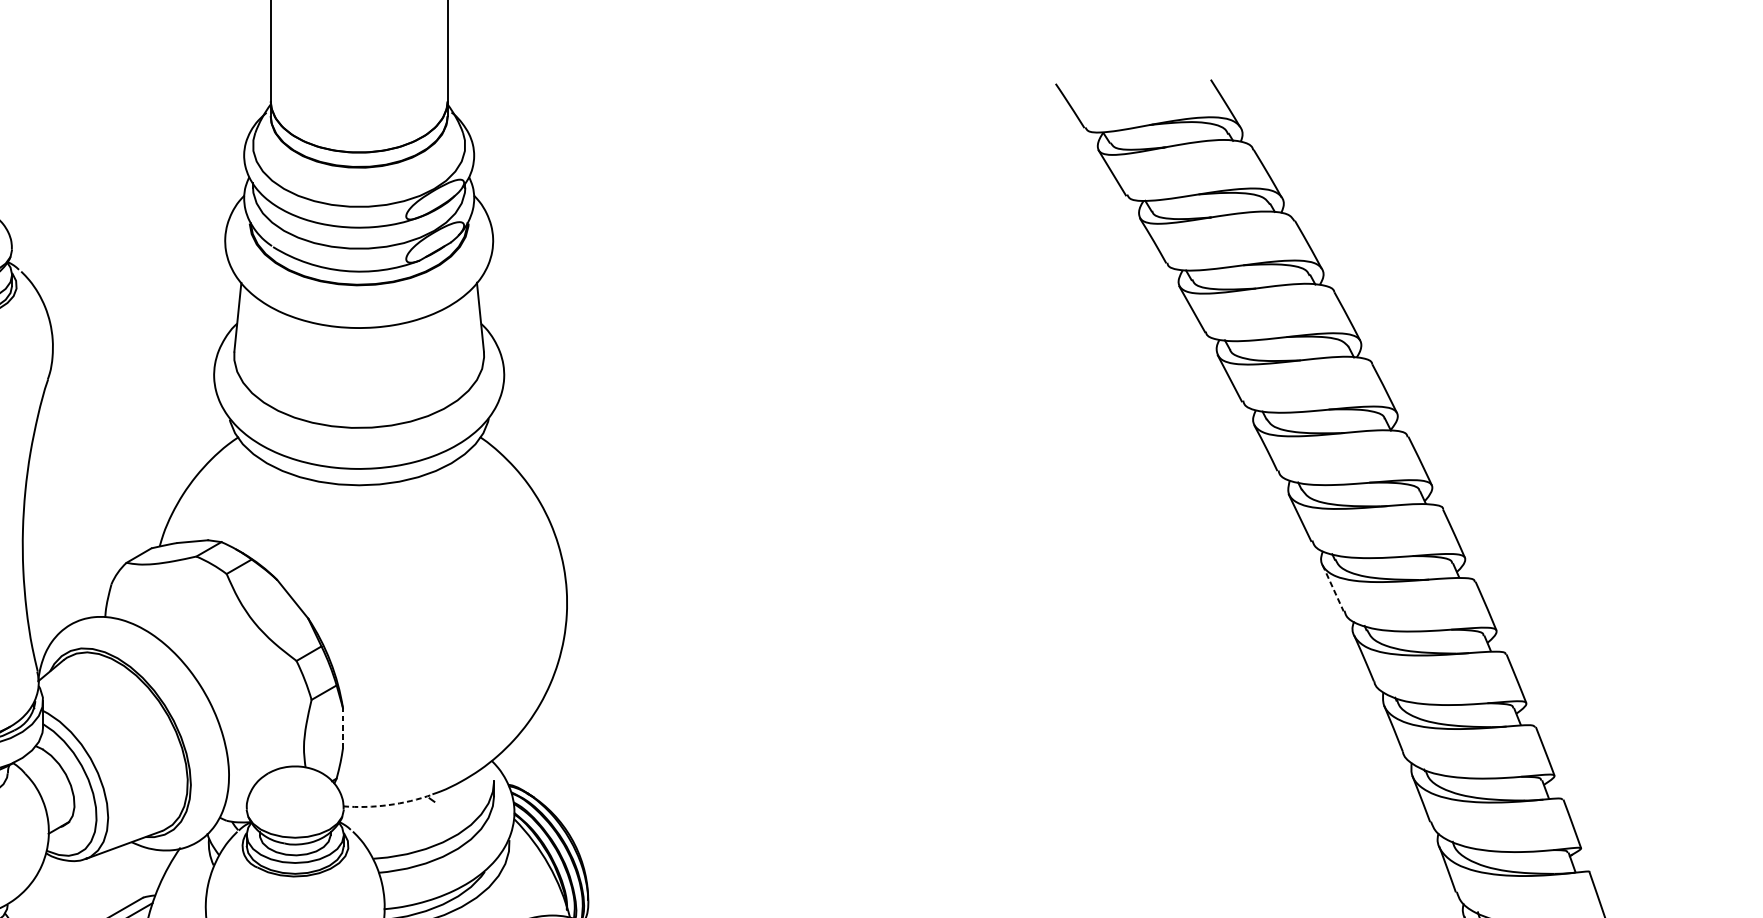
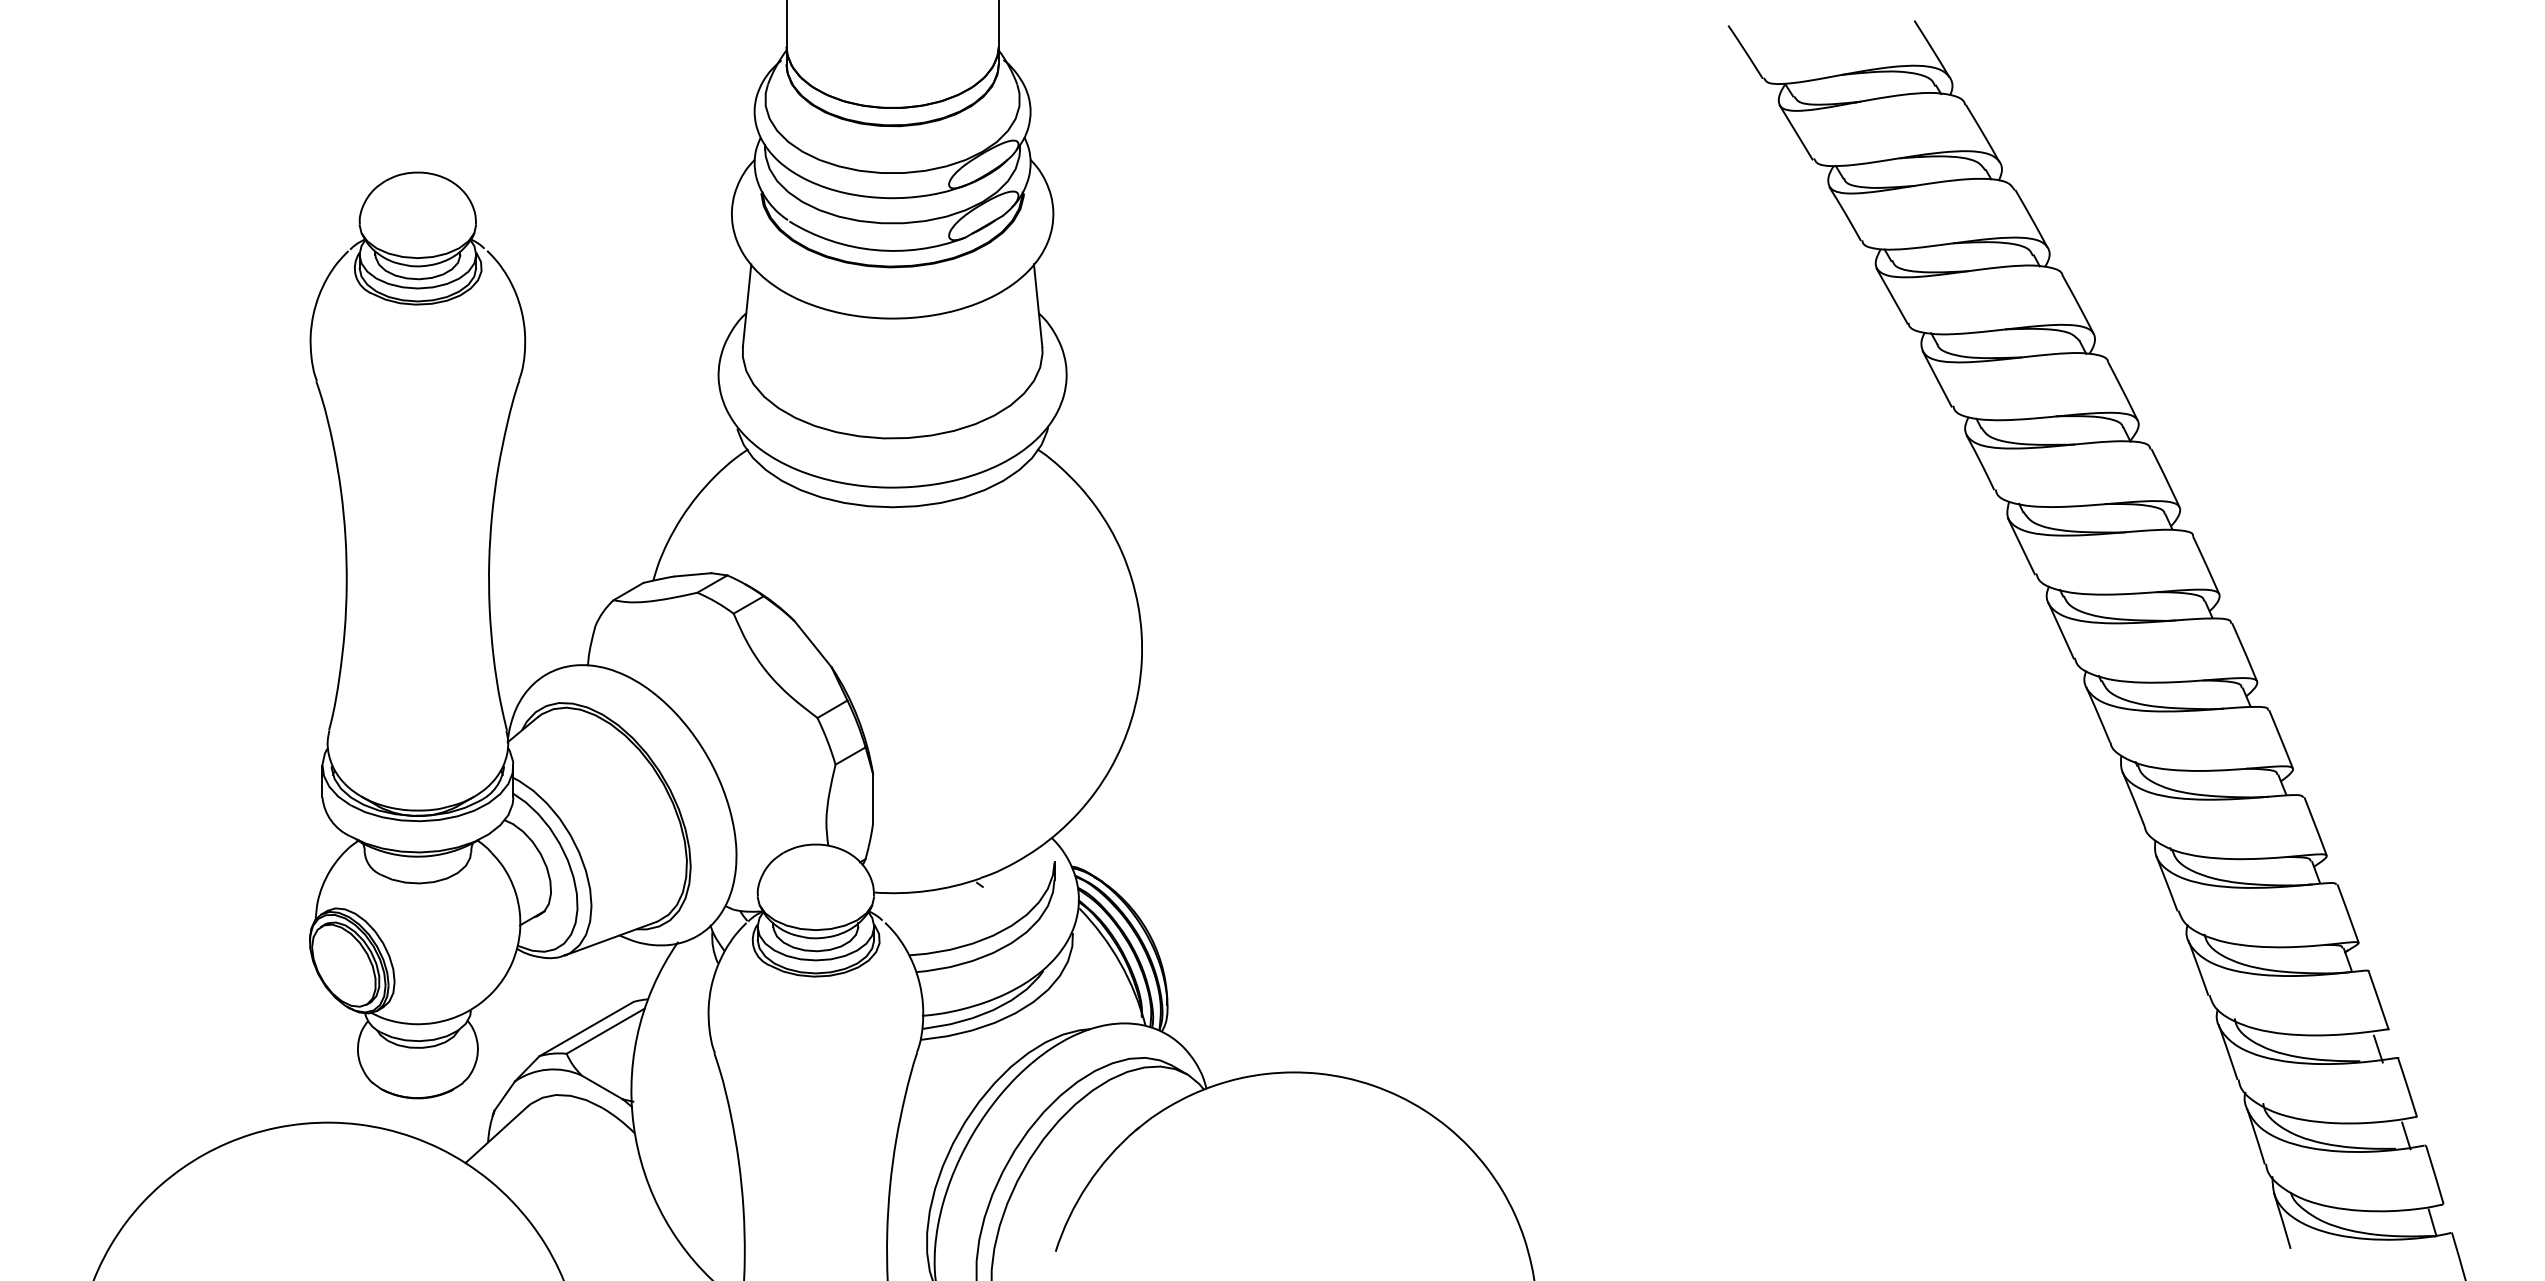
line: (1333, 588) -> (2061, 631), dashed -> solid
line: (343, 728) -> (873, 798), dashed -> solid
arc: (388, 804) -> (927, 890), dashed -> solid

